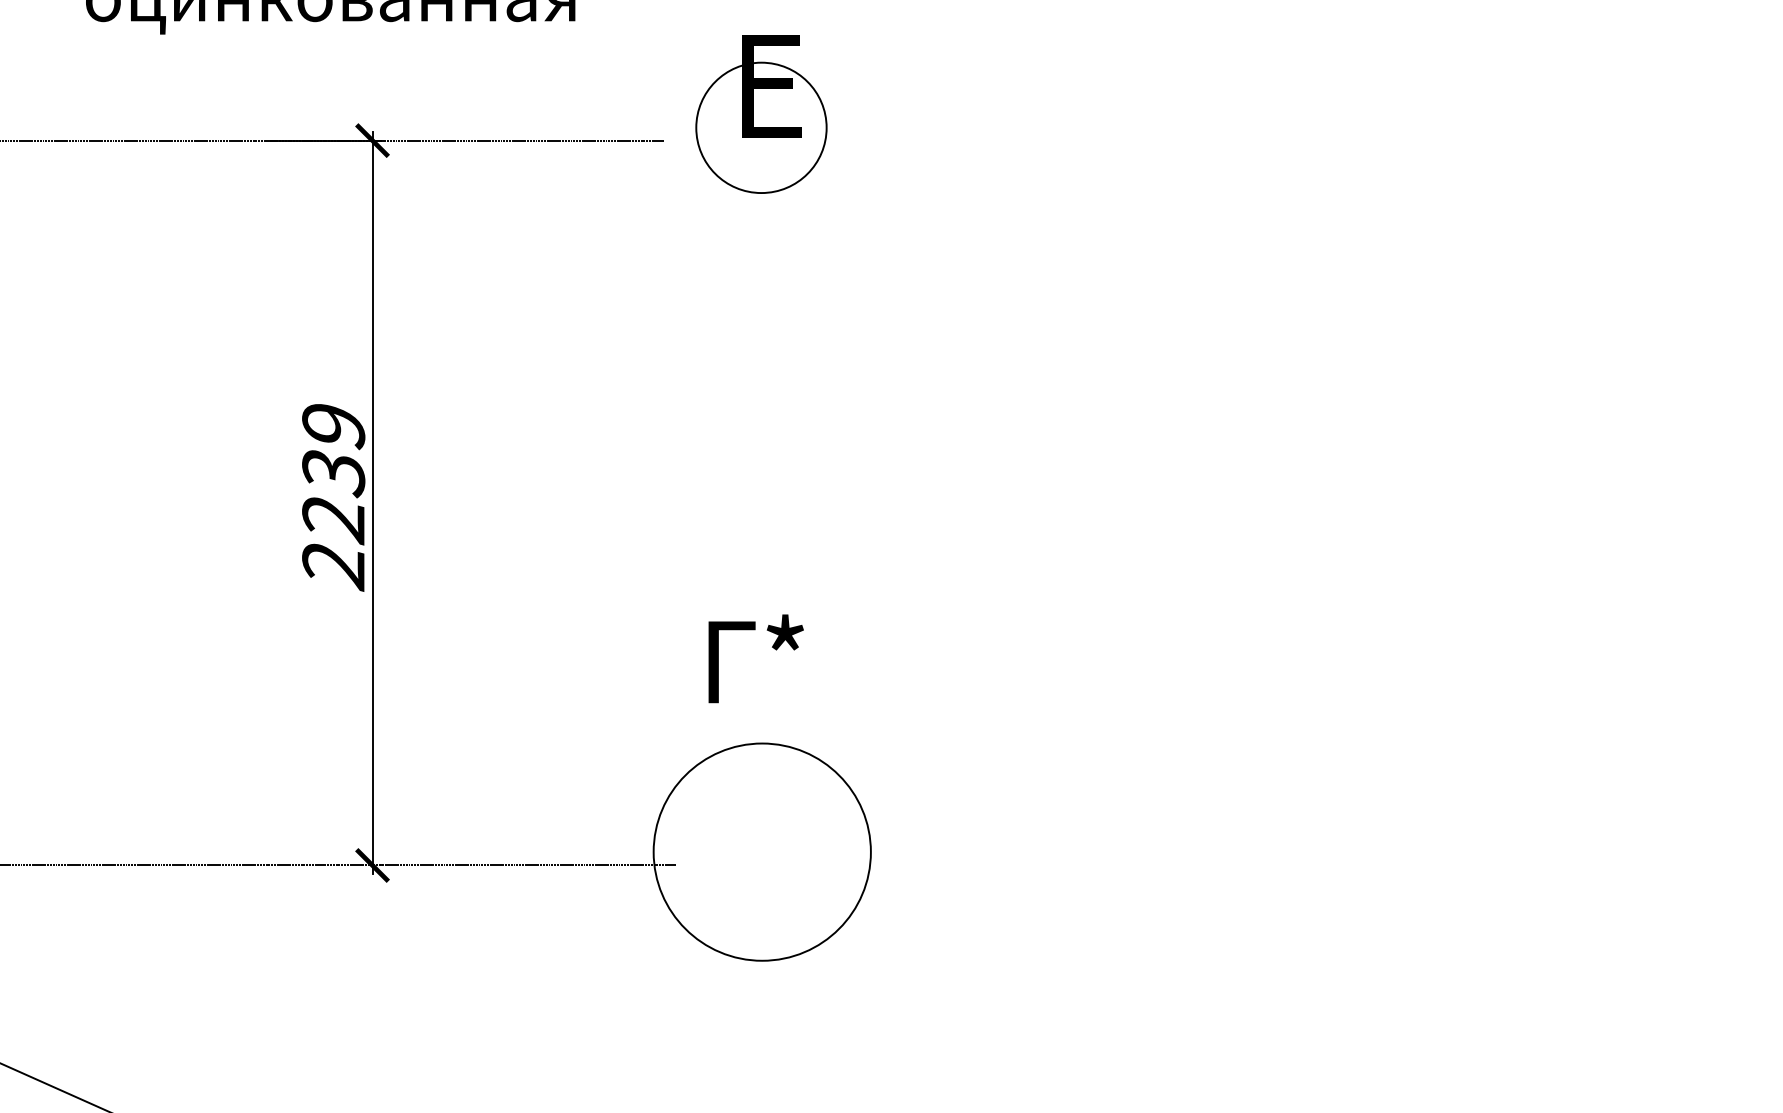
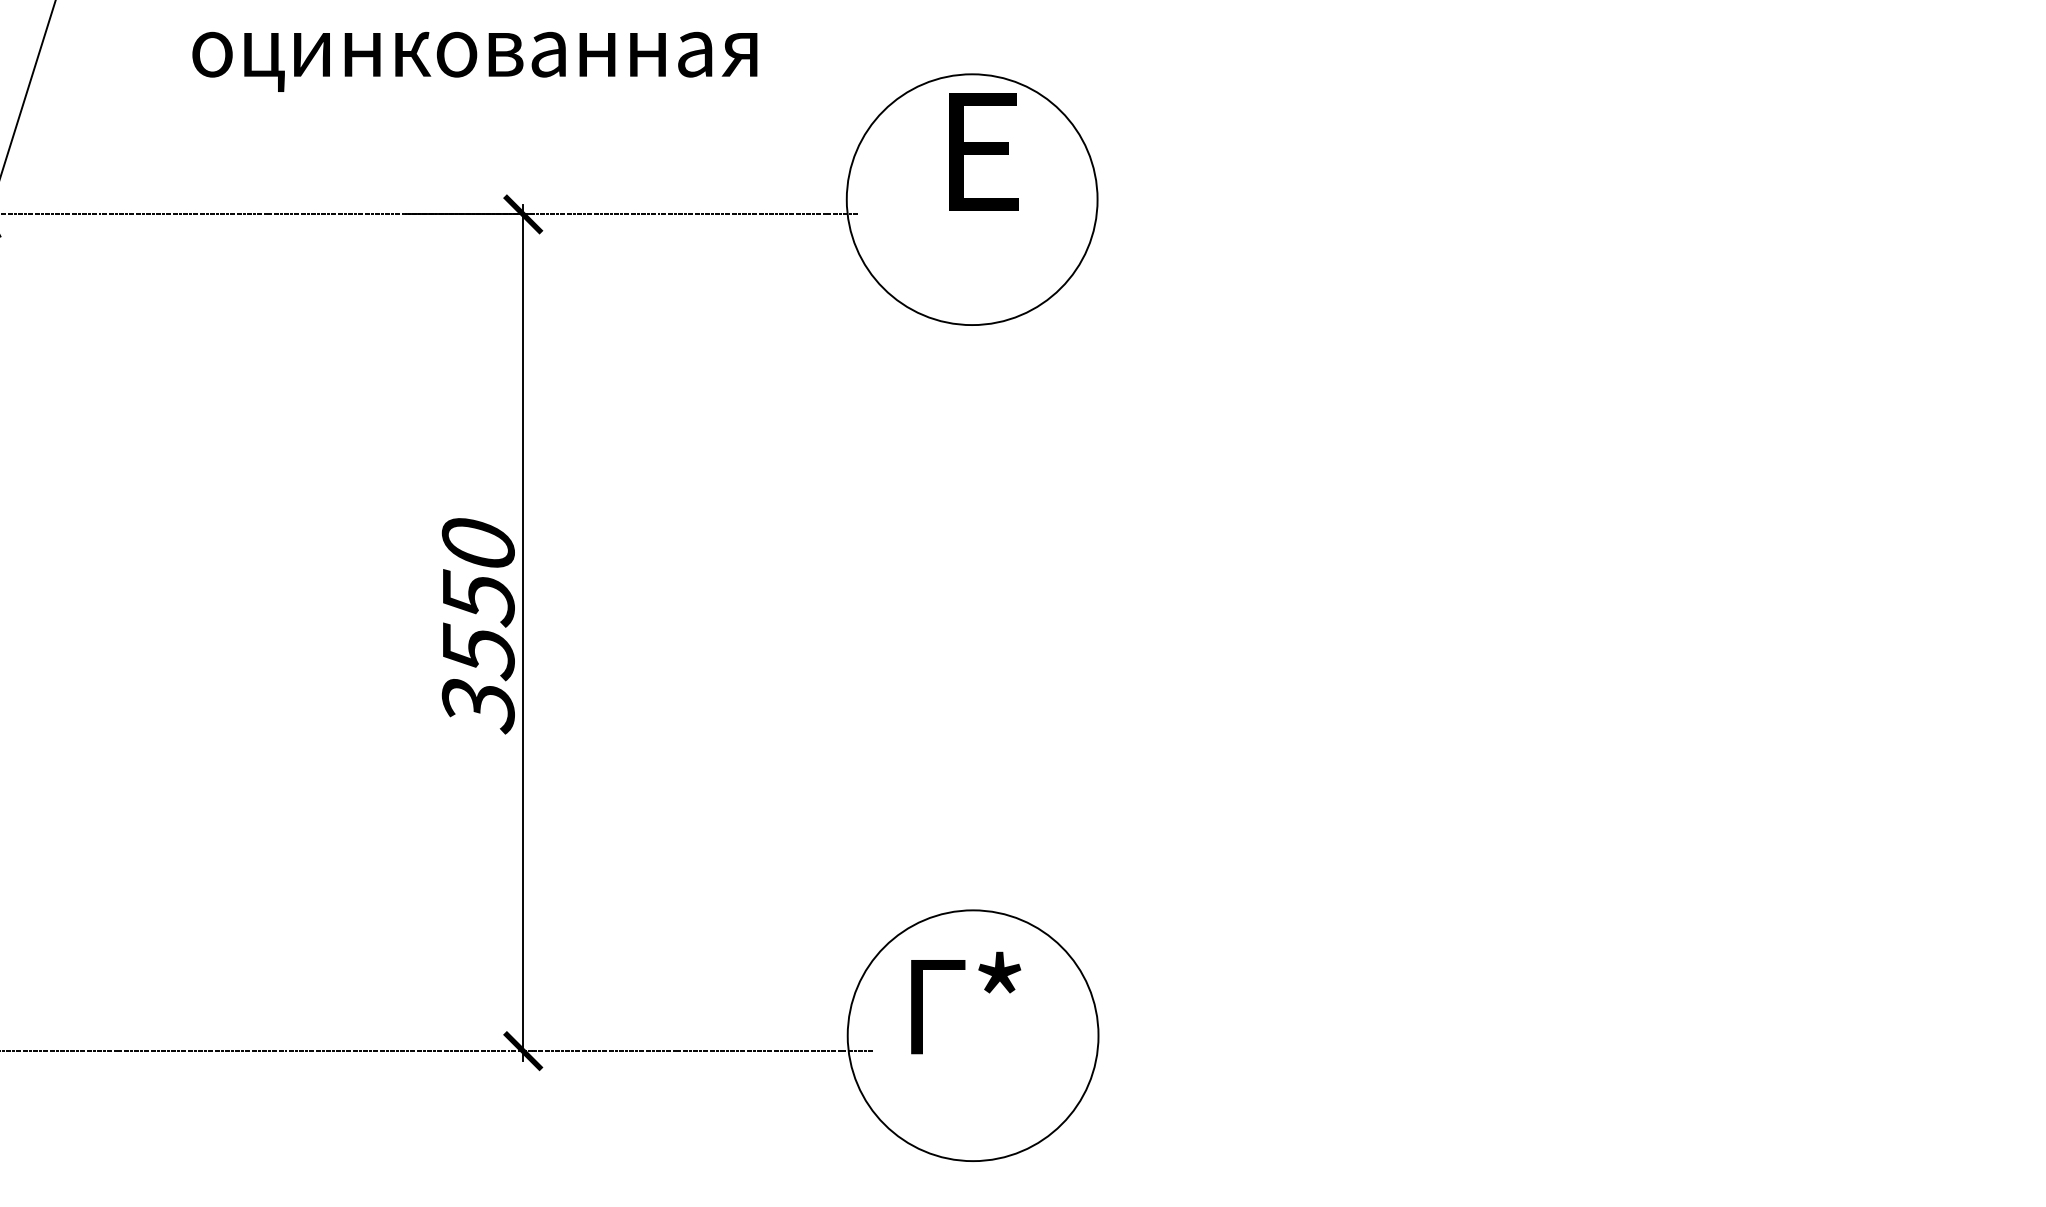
circle: (761, 127) -> (972, 199), size x1.67
text: (333, 497) -> (478, 626), 2239 -> 3550
text: (755, 658) -> (965, 1002), moved

